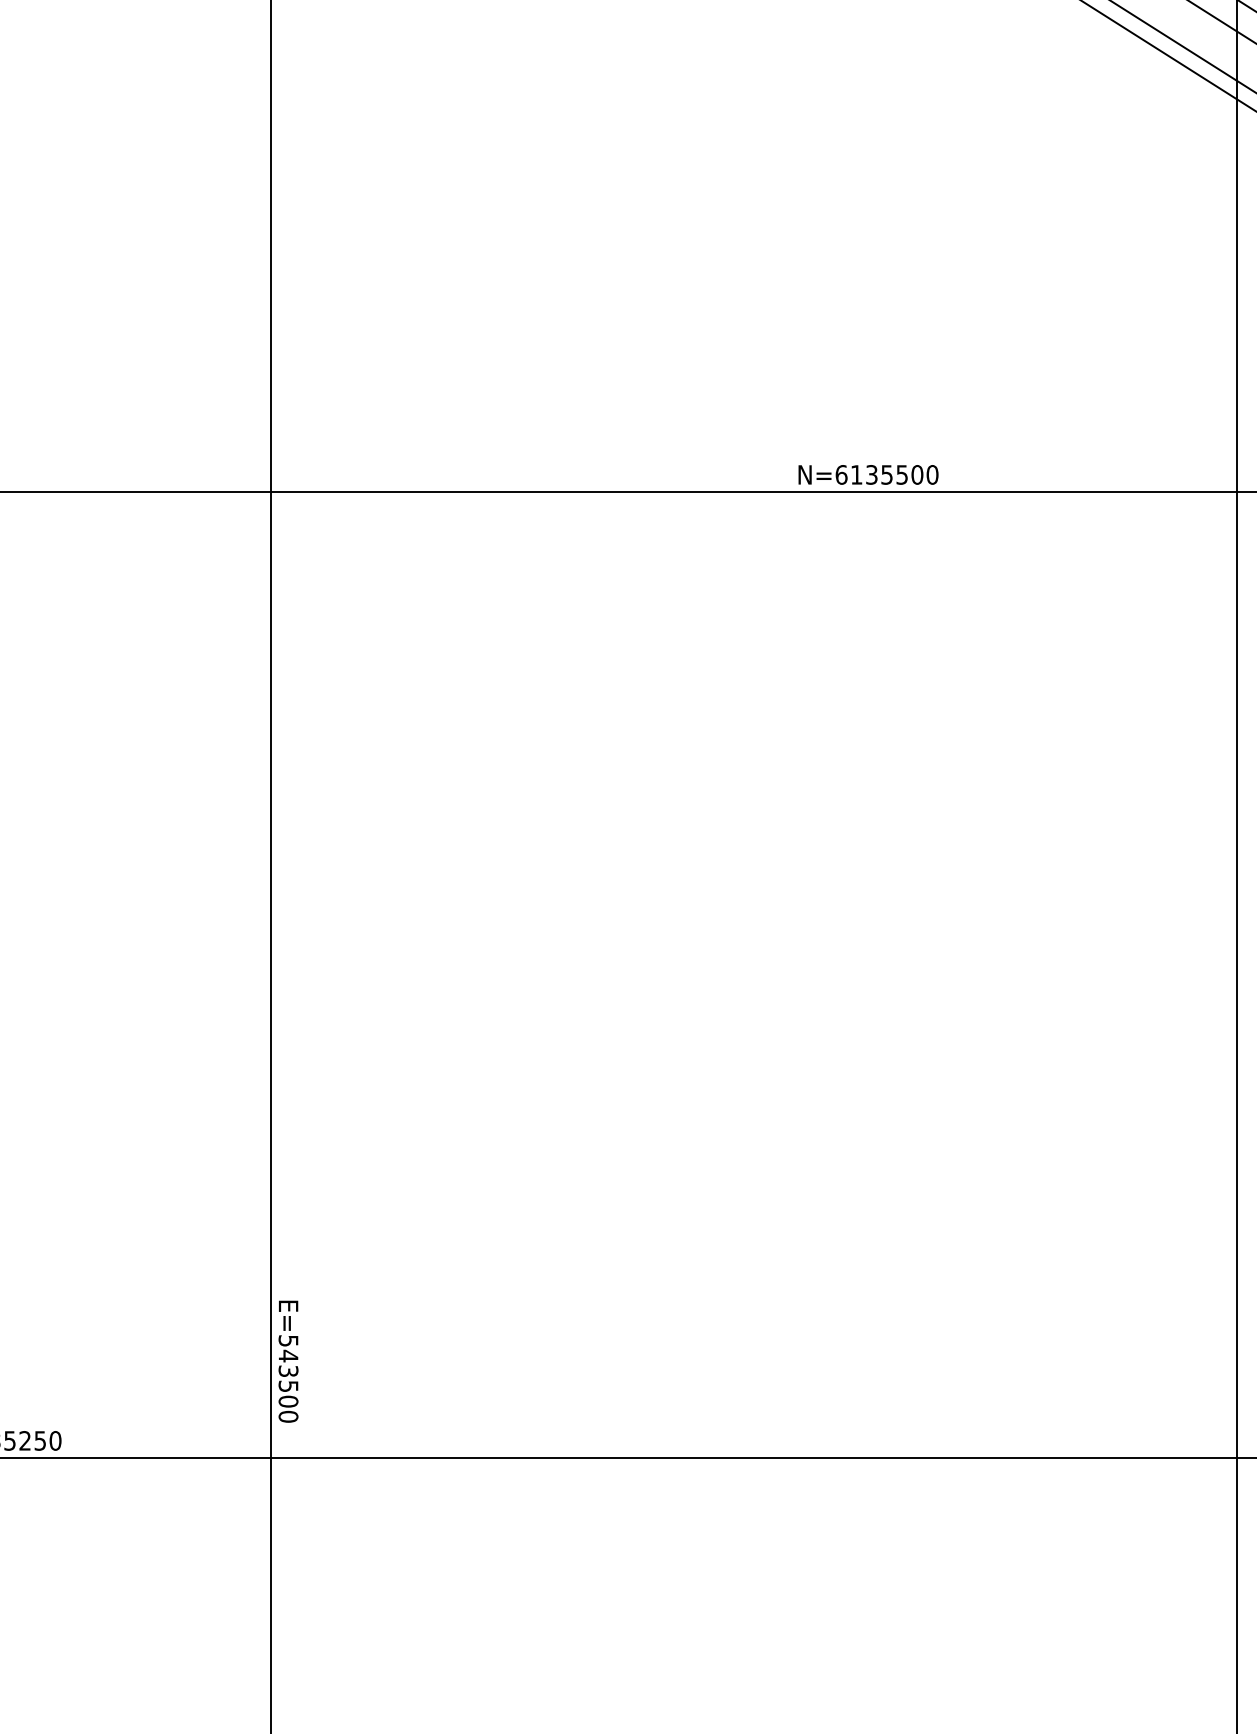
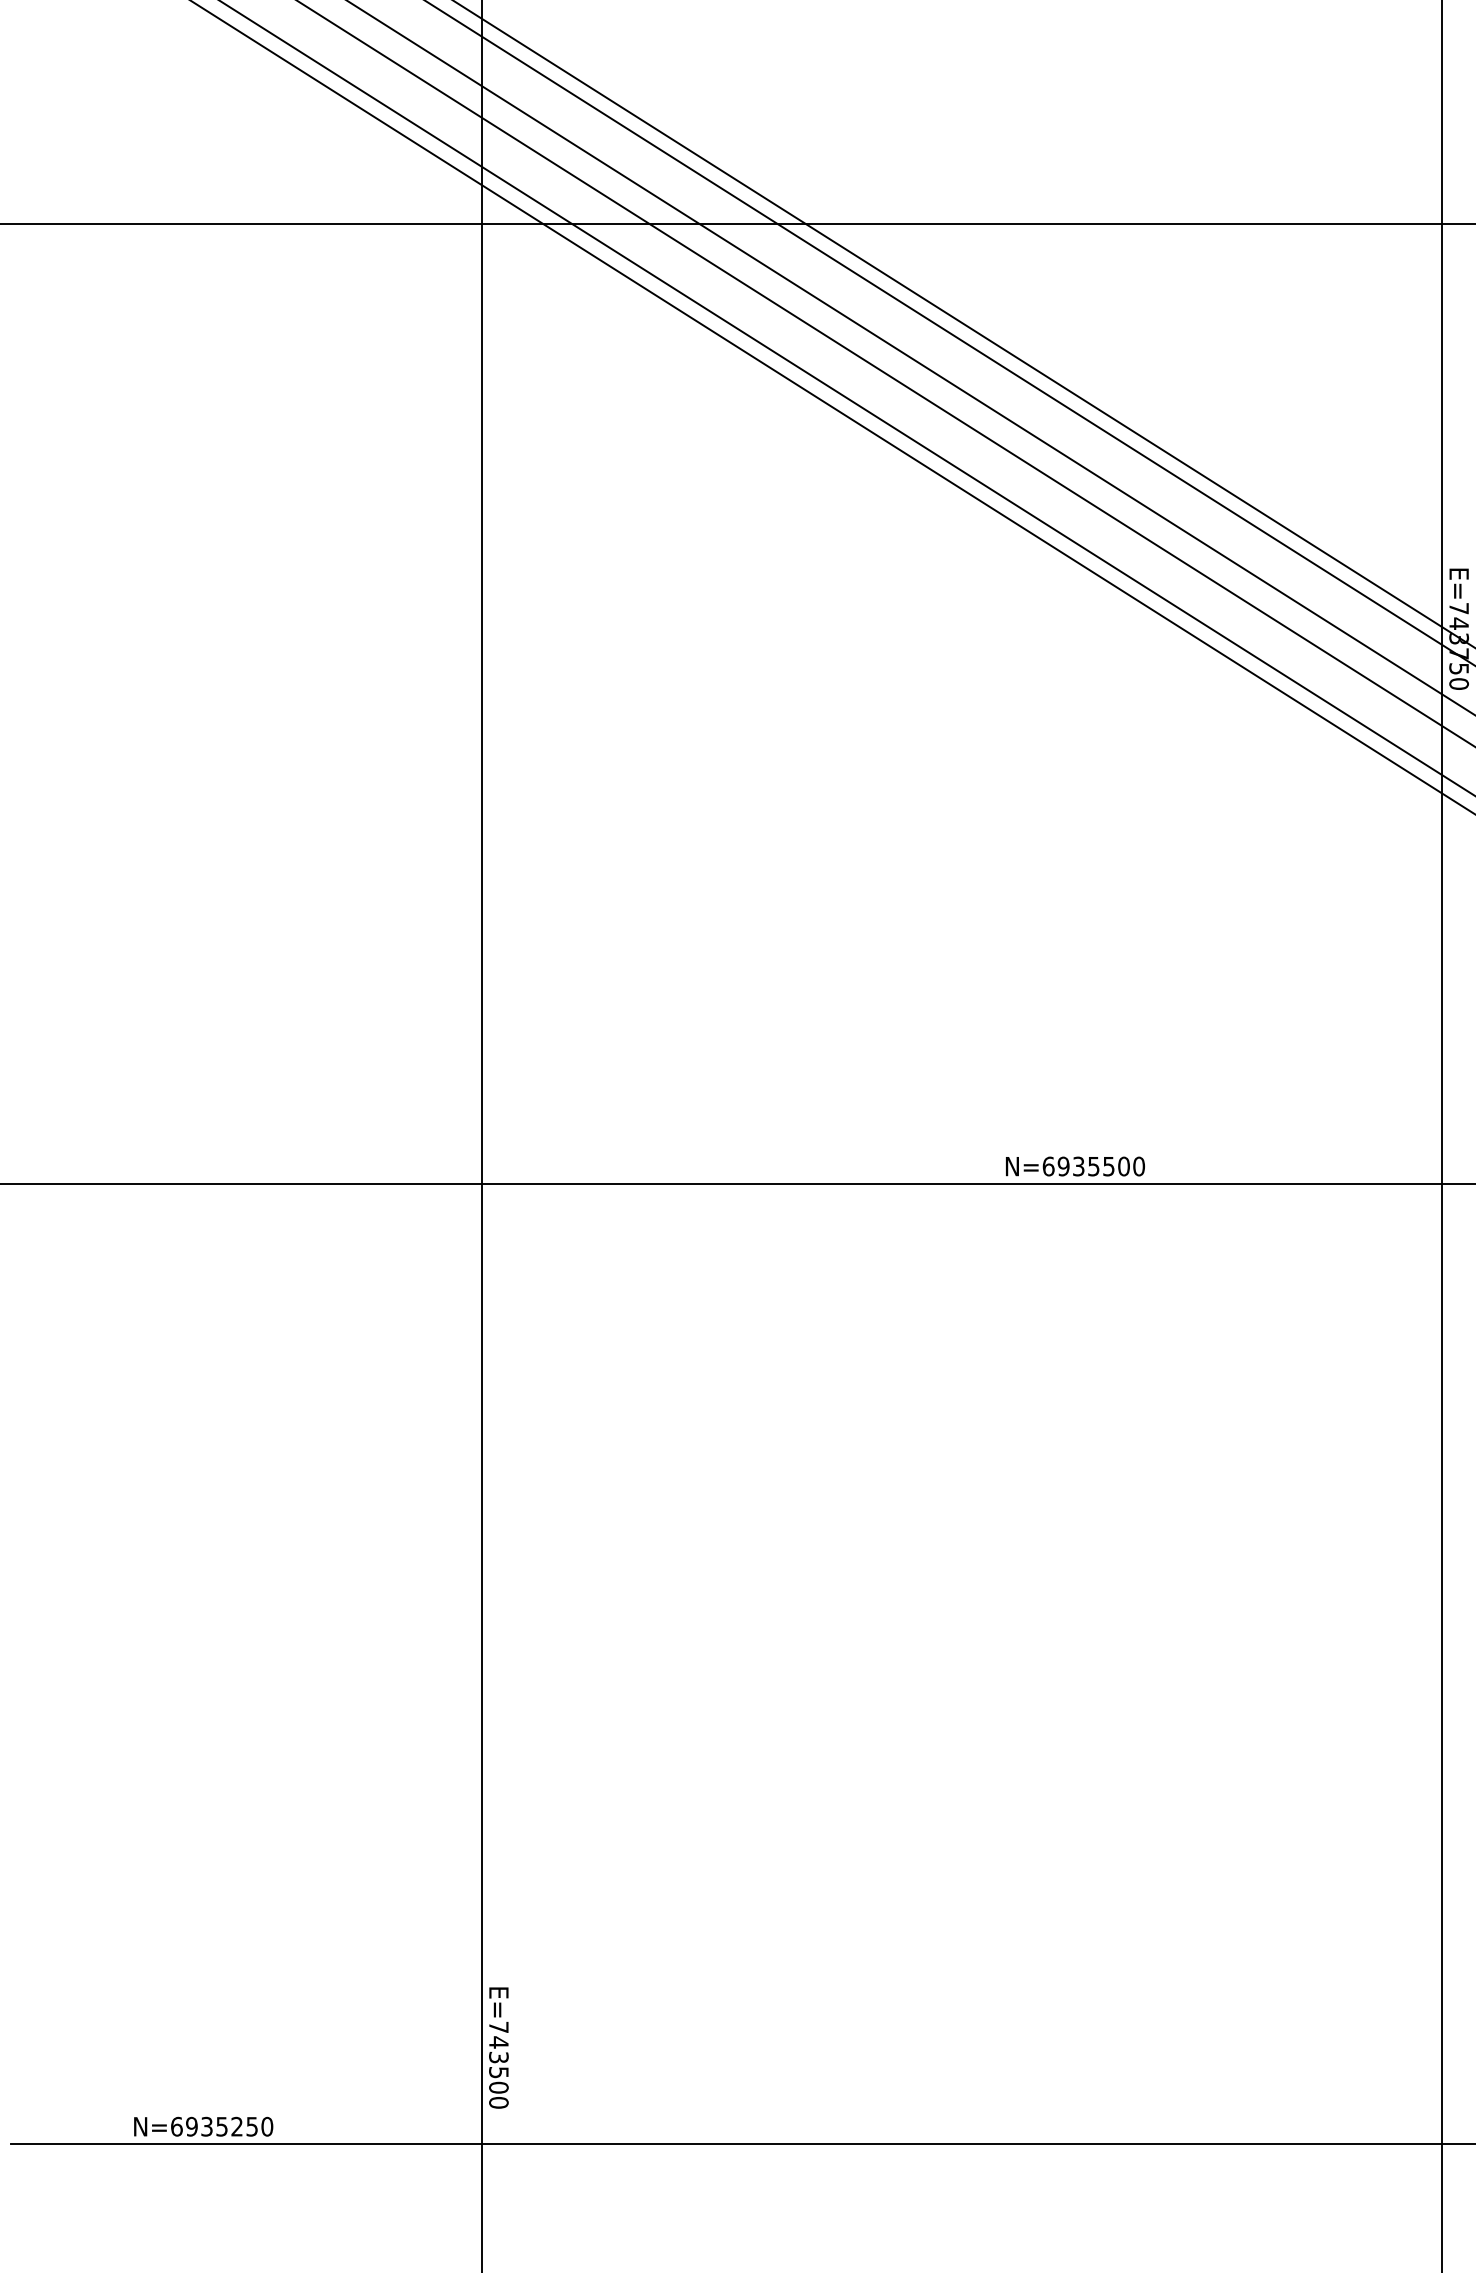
text: (856, 474) -> (1063, 1166), N=6135500 -> N=6935500
text: (288, 1340) -> (498, 2026), E=543500 -> E=743500

